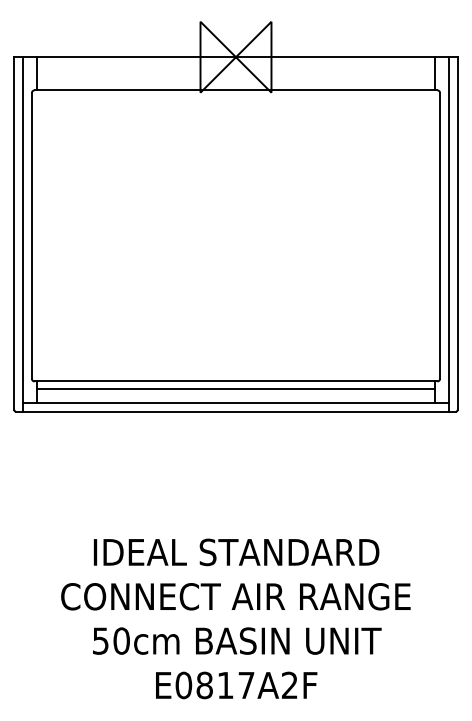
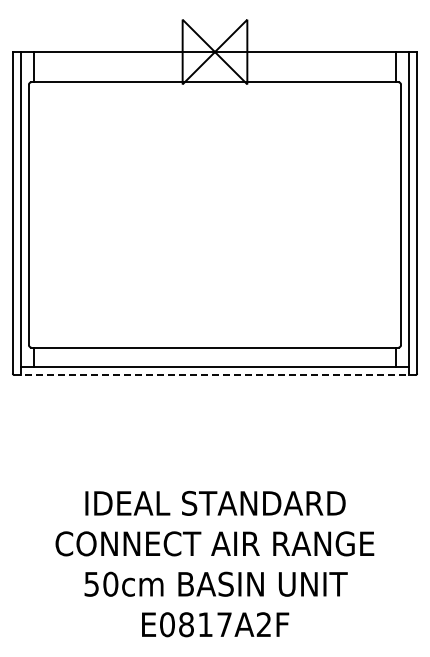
line: (235, 389) -> (214, 354), removed
line: (235, 412) -> (214, 375), solid -> dashed

